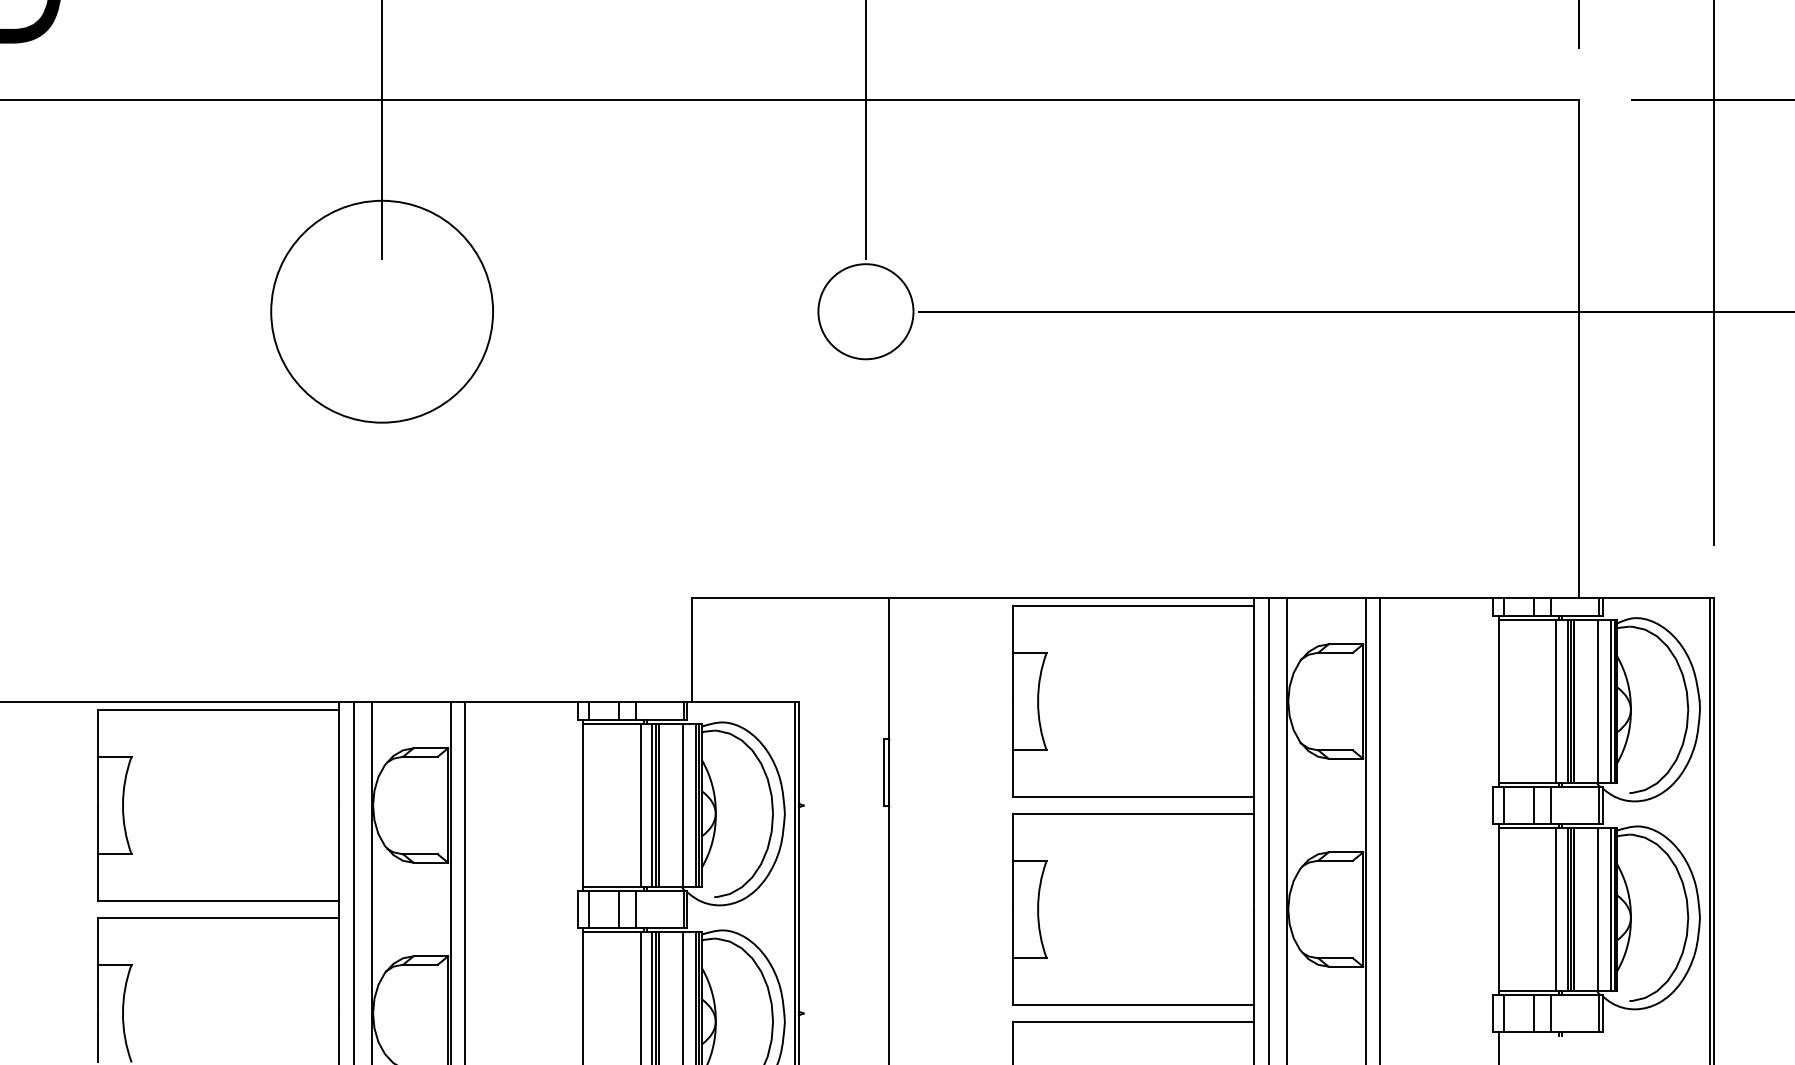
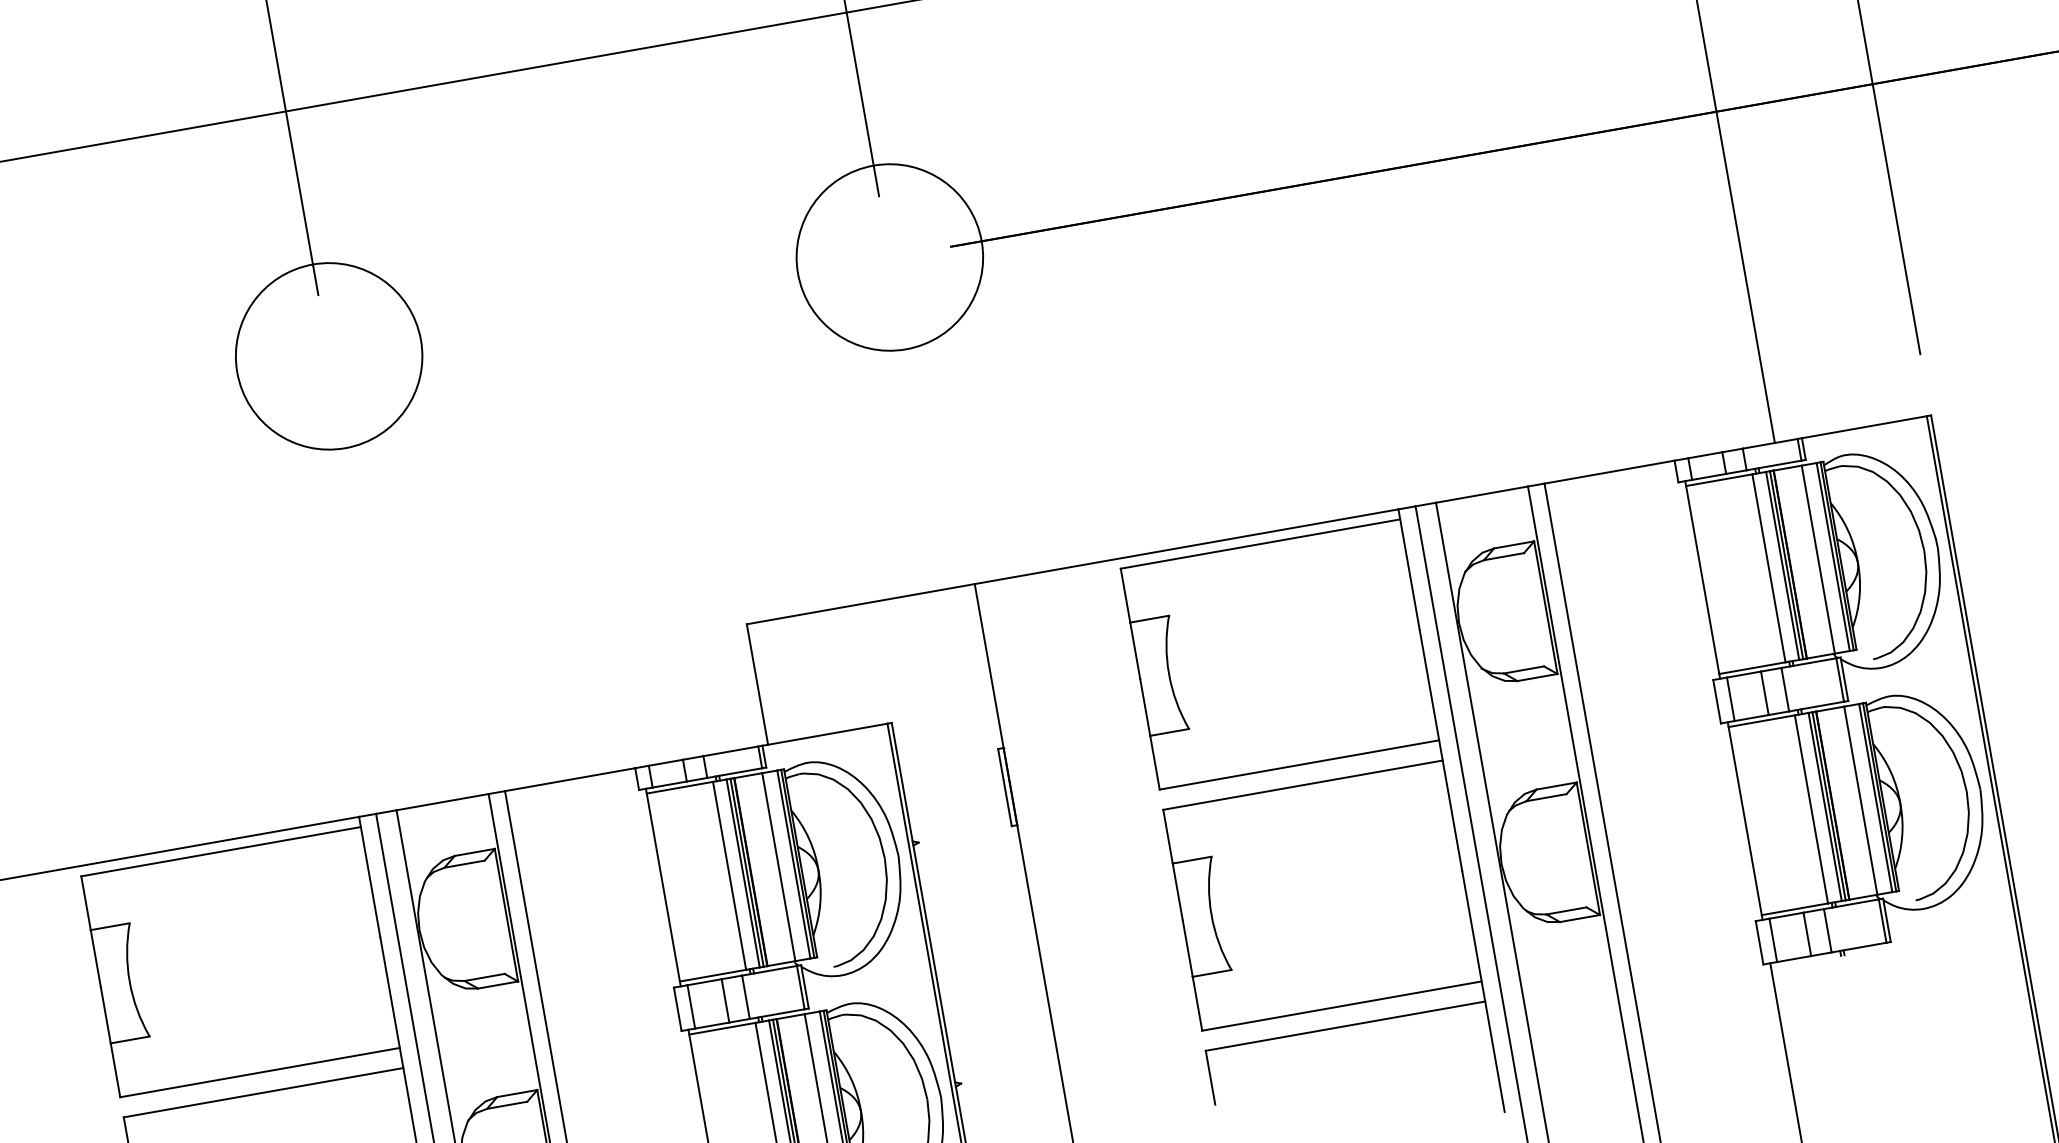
circle: (381, 311) -> (328, 356), size x0.71
circle: (865, 311) -> (889, 257), size x1.67

